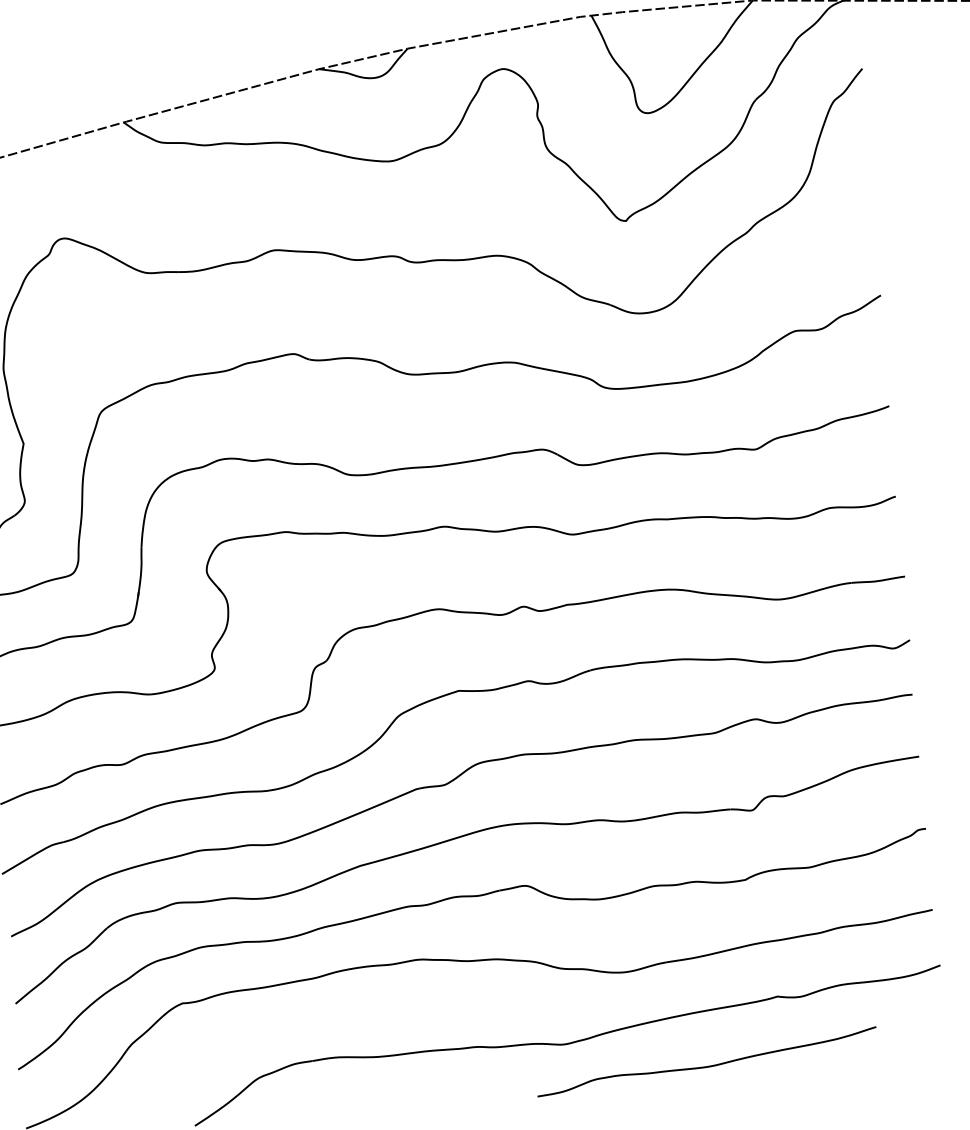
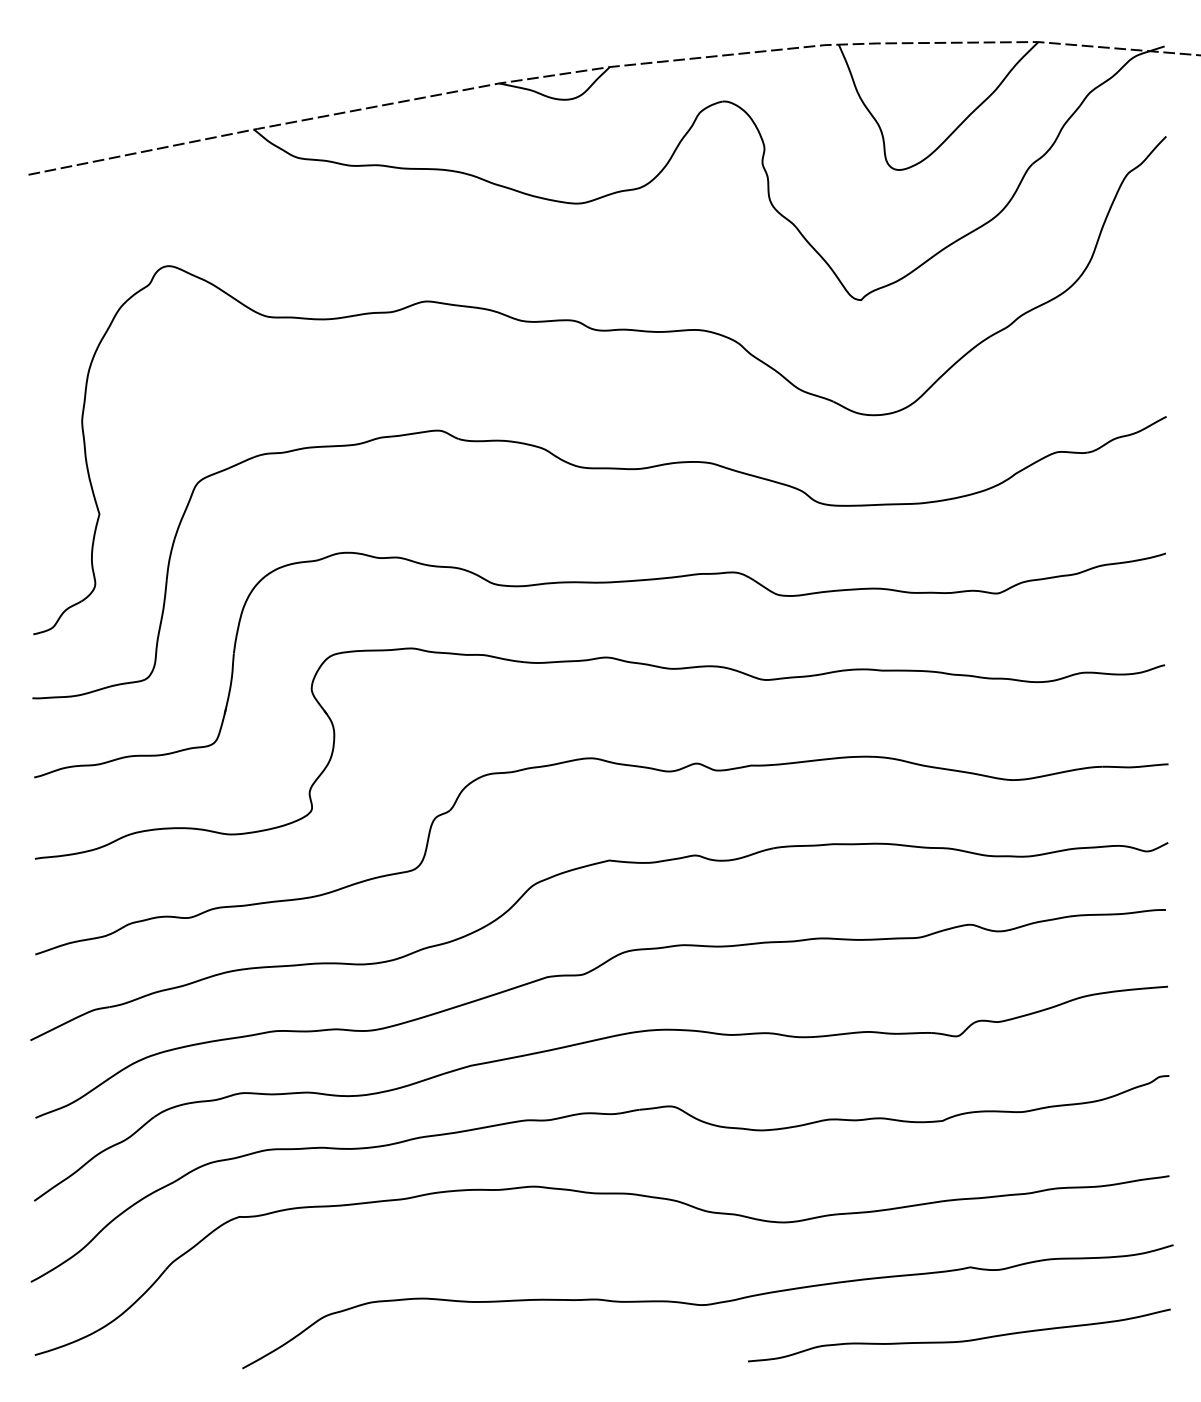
curve: (707, 1065) -> (959, 1340), moved

